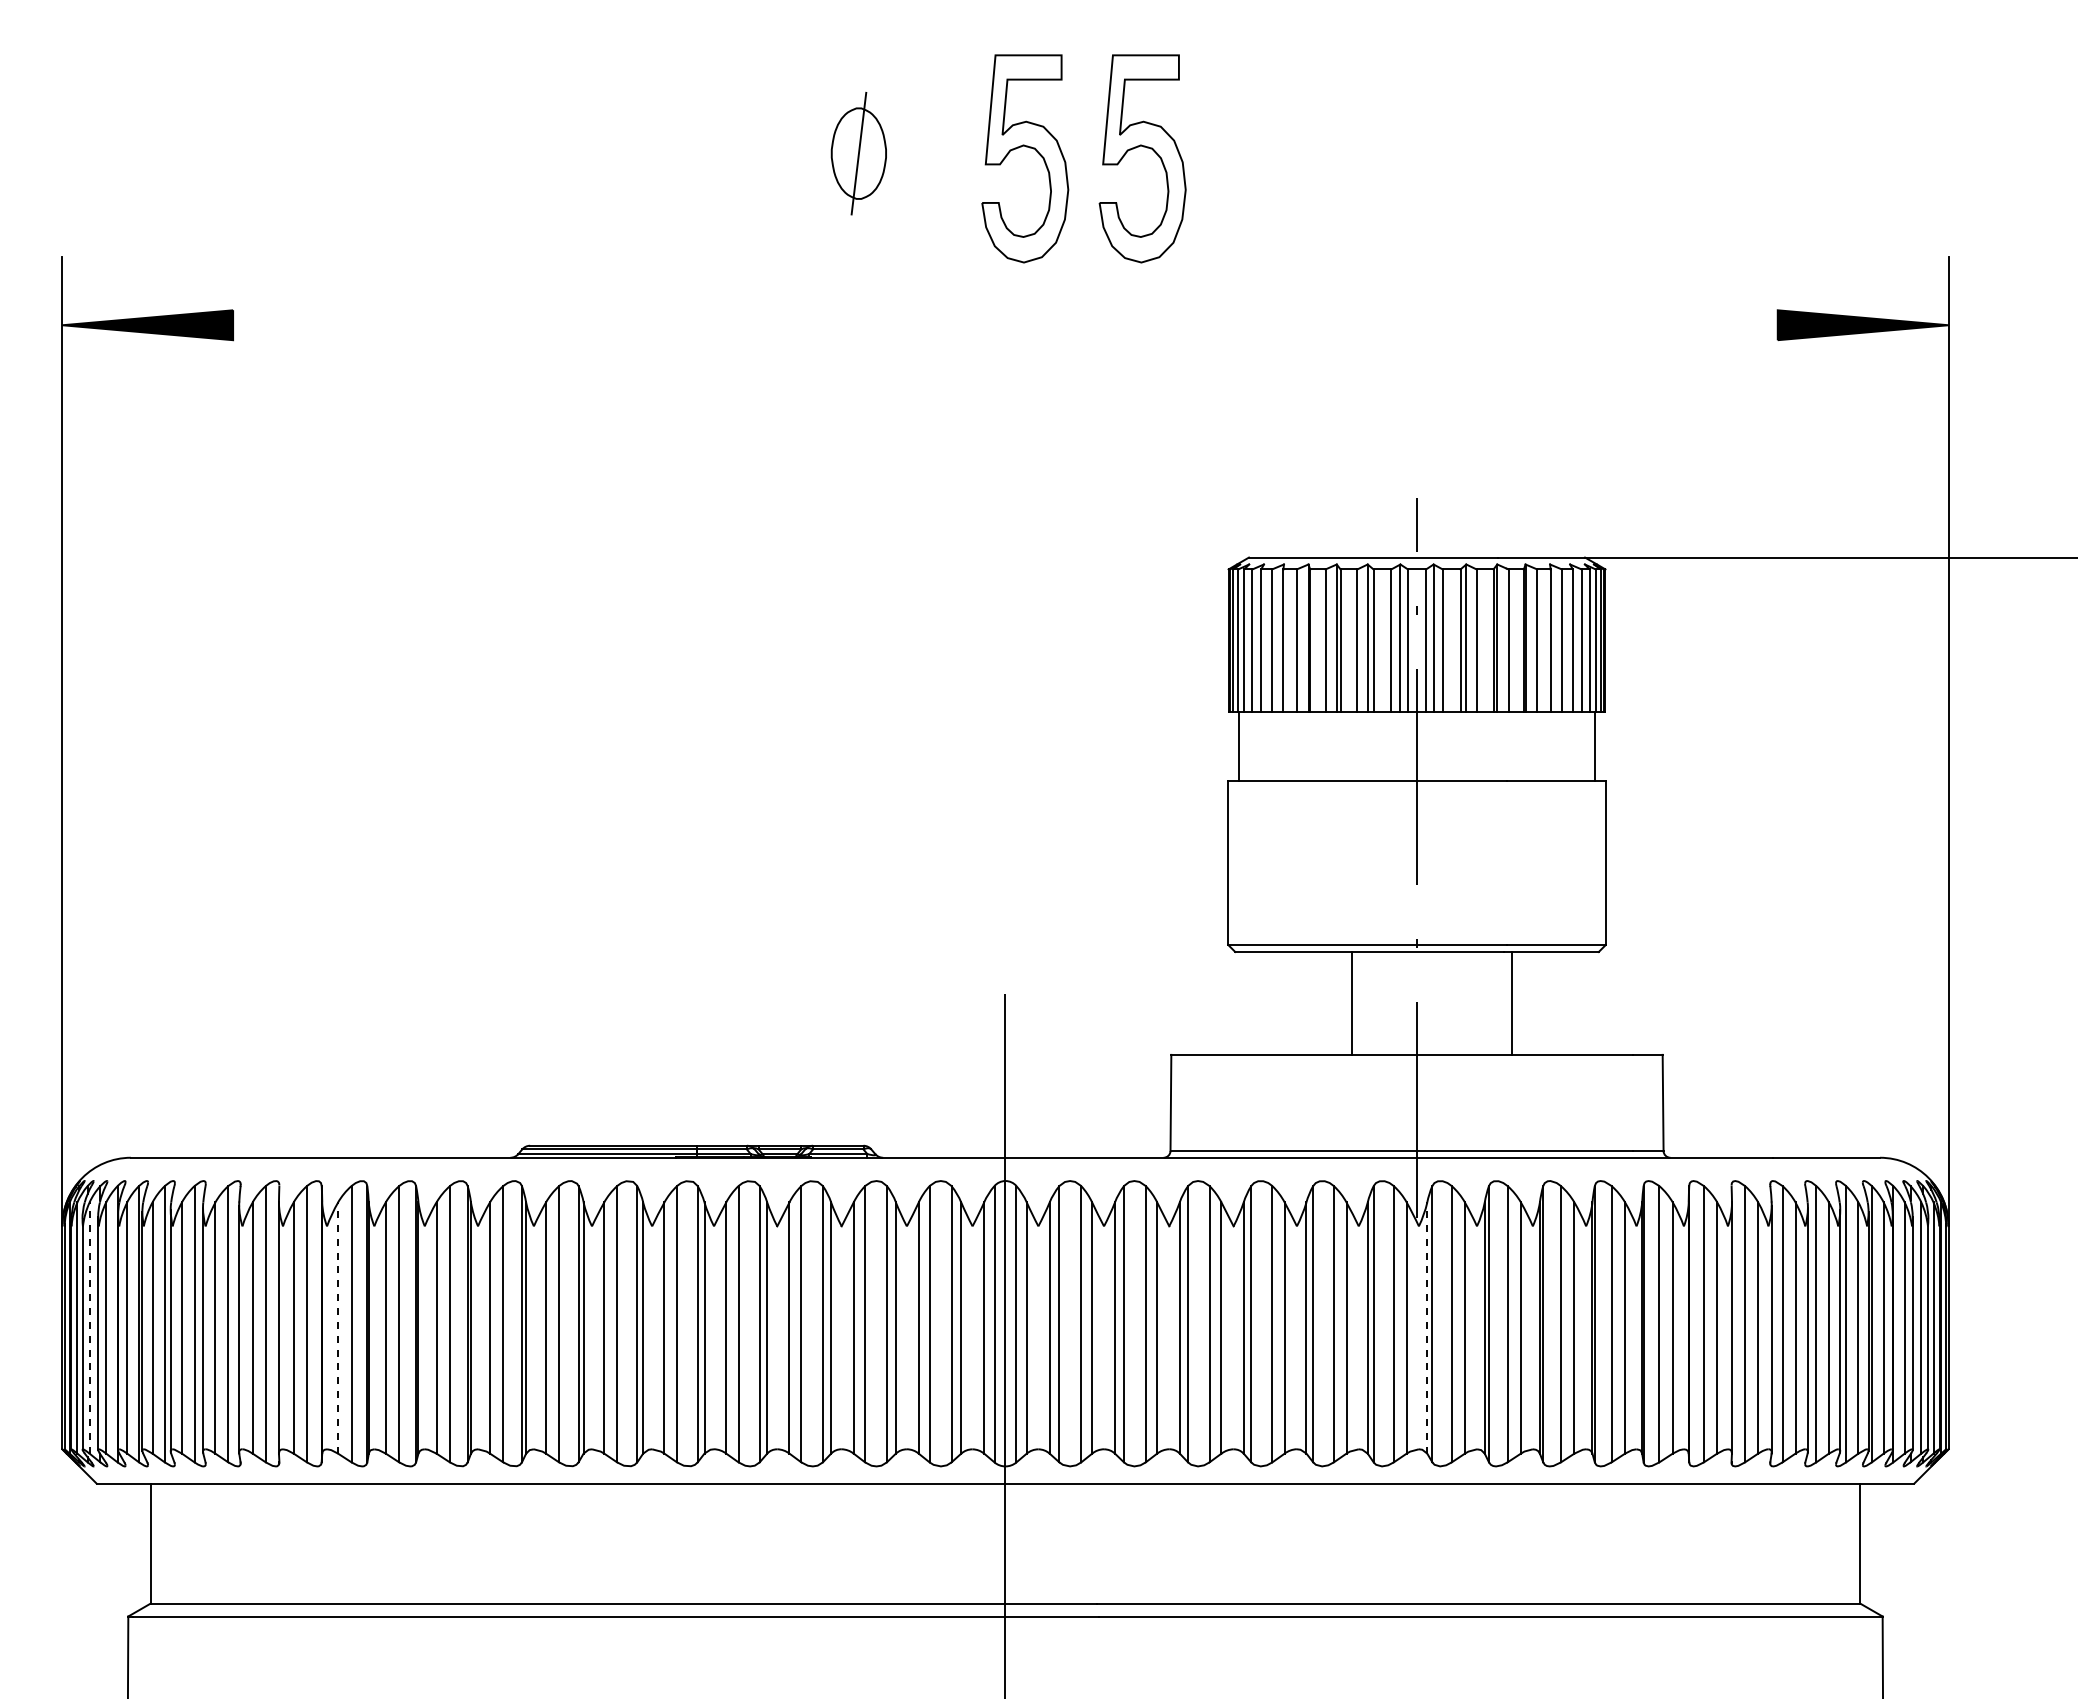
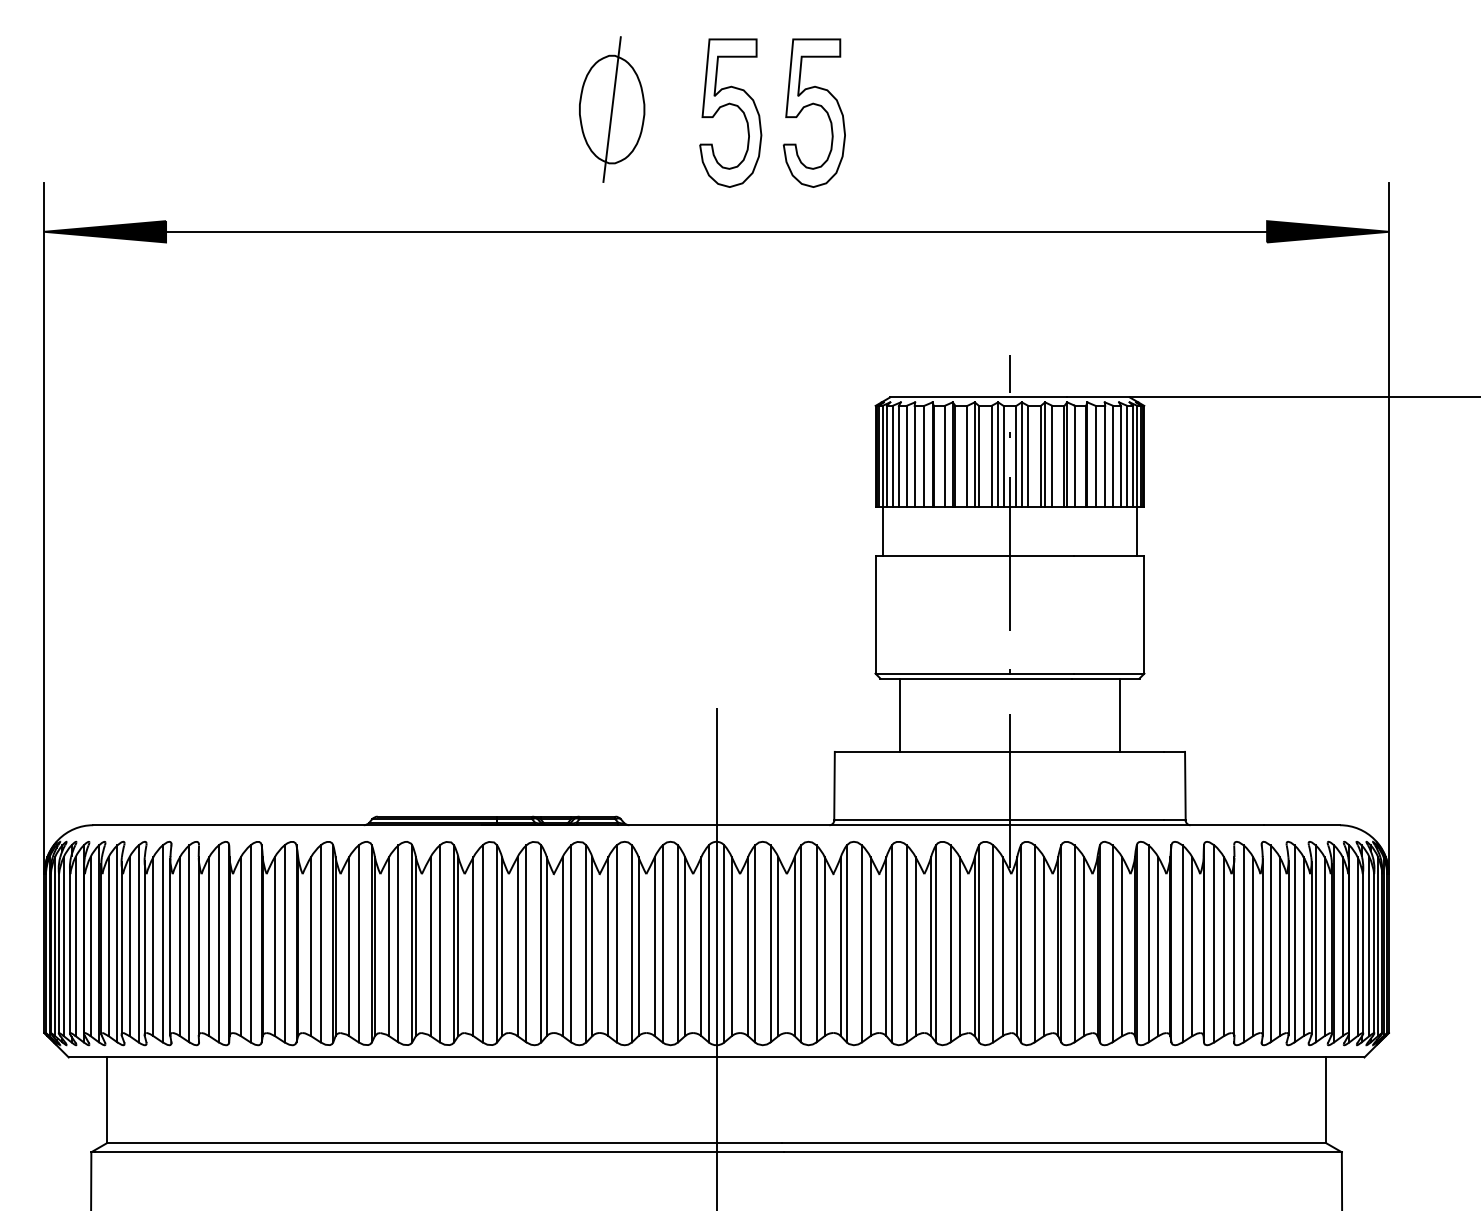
part: (858, 153) -> (611, 109), size x1.67
line: (1005, 325) -> (716, 231), added
line: (1351, 1002) -> (899, 714), moved
line: (1512, 1002) -> (1120, 714), moved
line: (89, 1328) -> (63, 946), dashed -> solid
line: (338, 1328) -> (241, 946), dashed -> solid
line: (1427, 1328) -> (1017, 946), dashed -> solid

